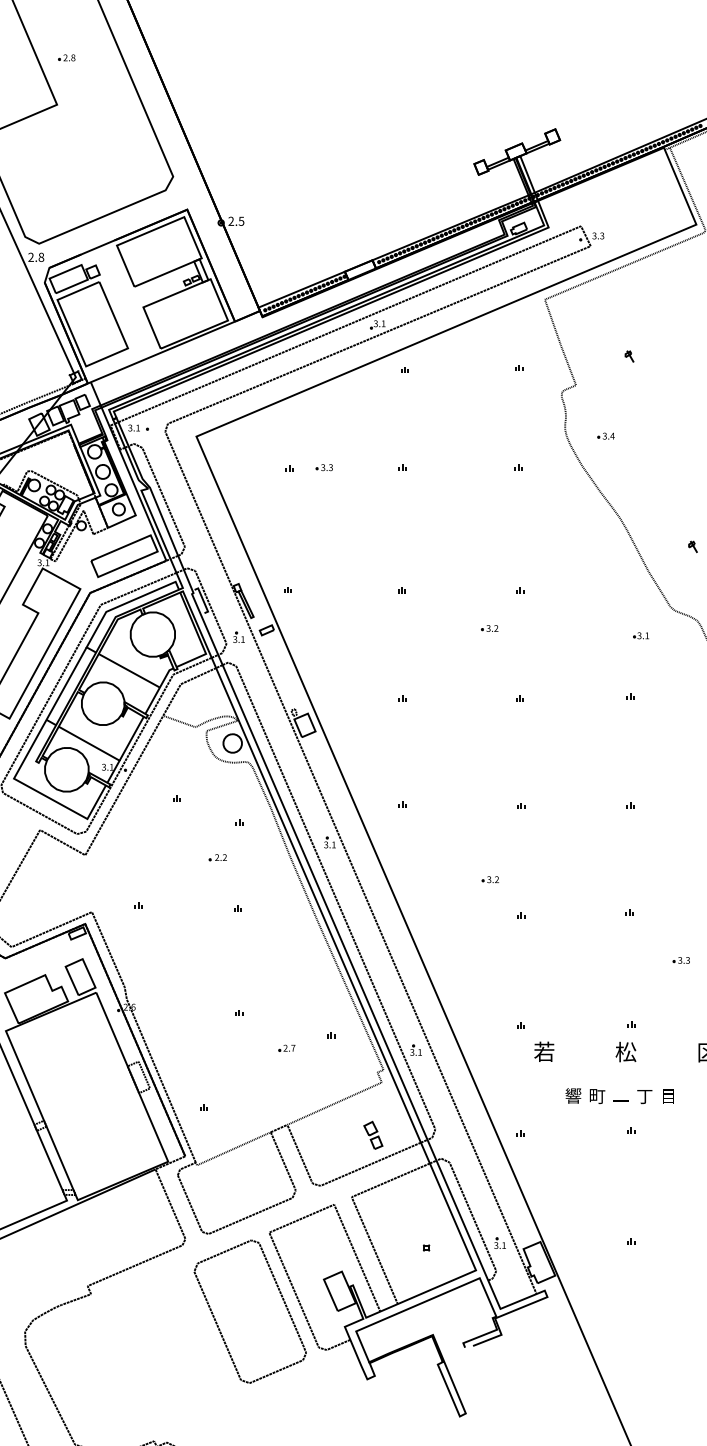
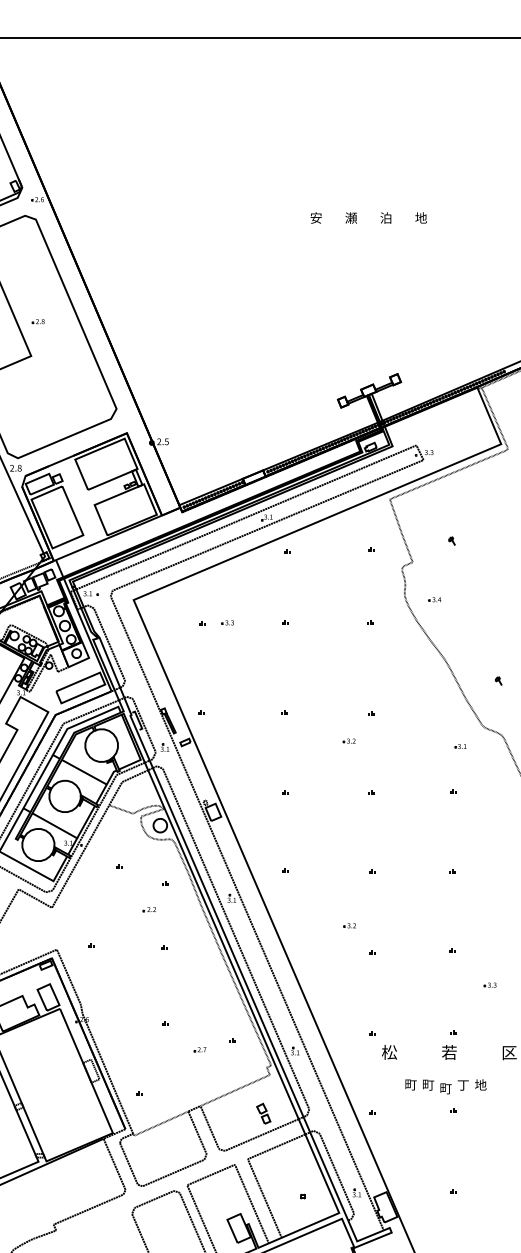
text: (544, 1050) -> (389, 1051), 若 -> 松
text: (626, 1052) -> (449, 1052), 松 -> 若
text: (572, 1095) -> (410, 1084), 響 -> 町
text: (668, 1095) -> (480, 1084), 目 -> 地
text: (620, 1100) -> (445, 1088), 一 -> 町

